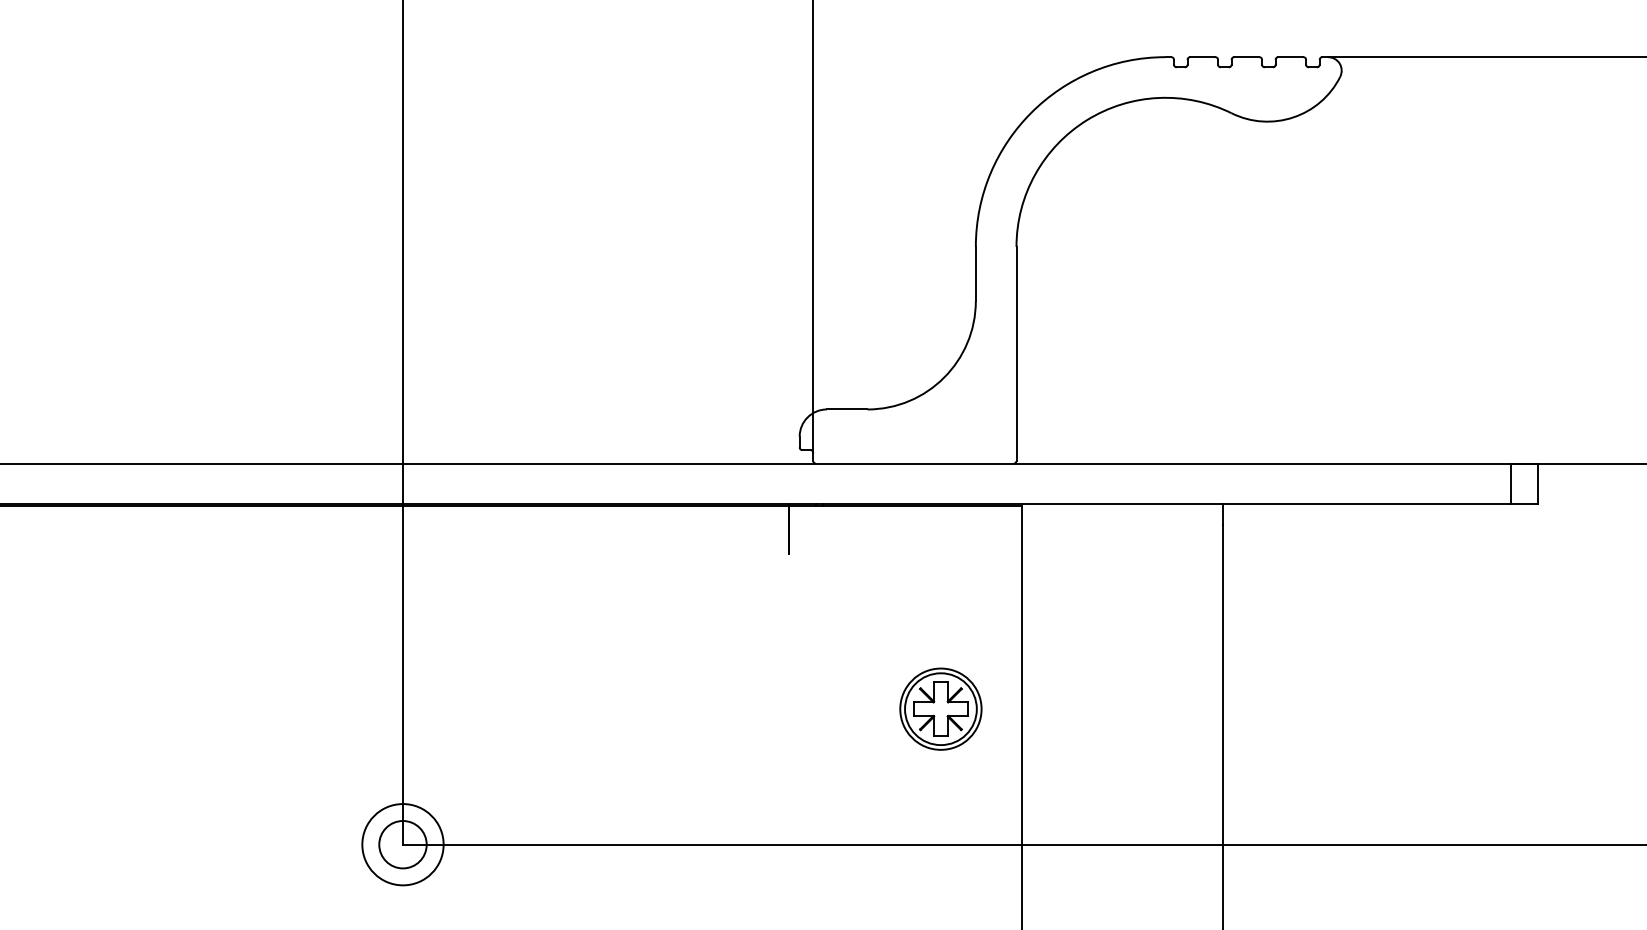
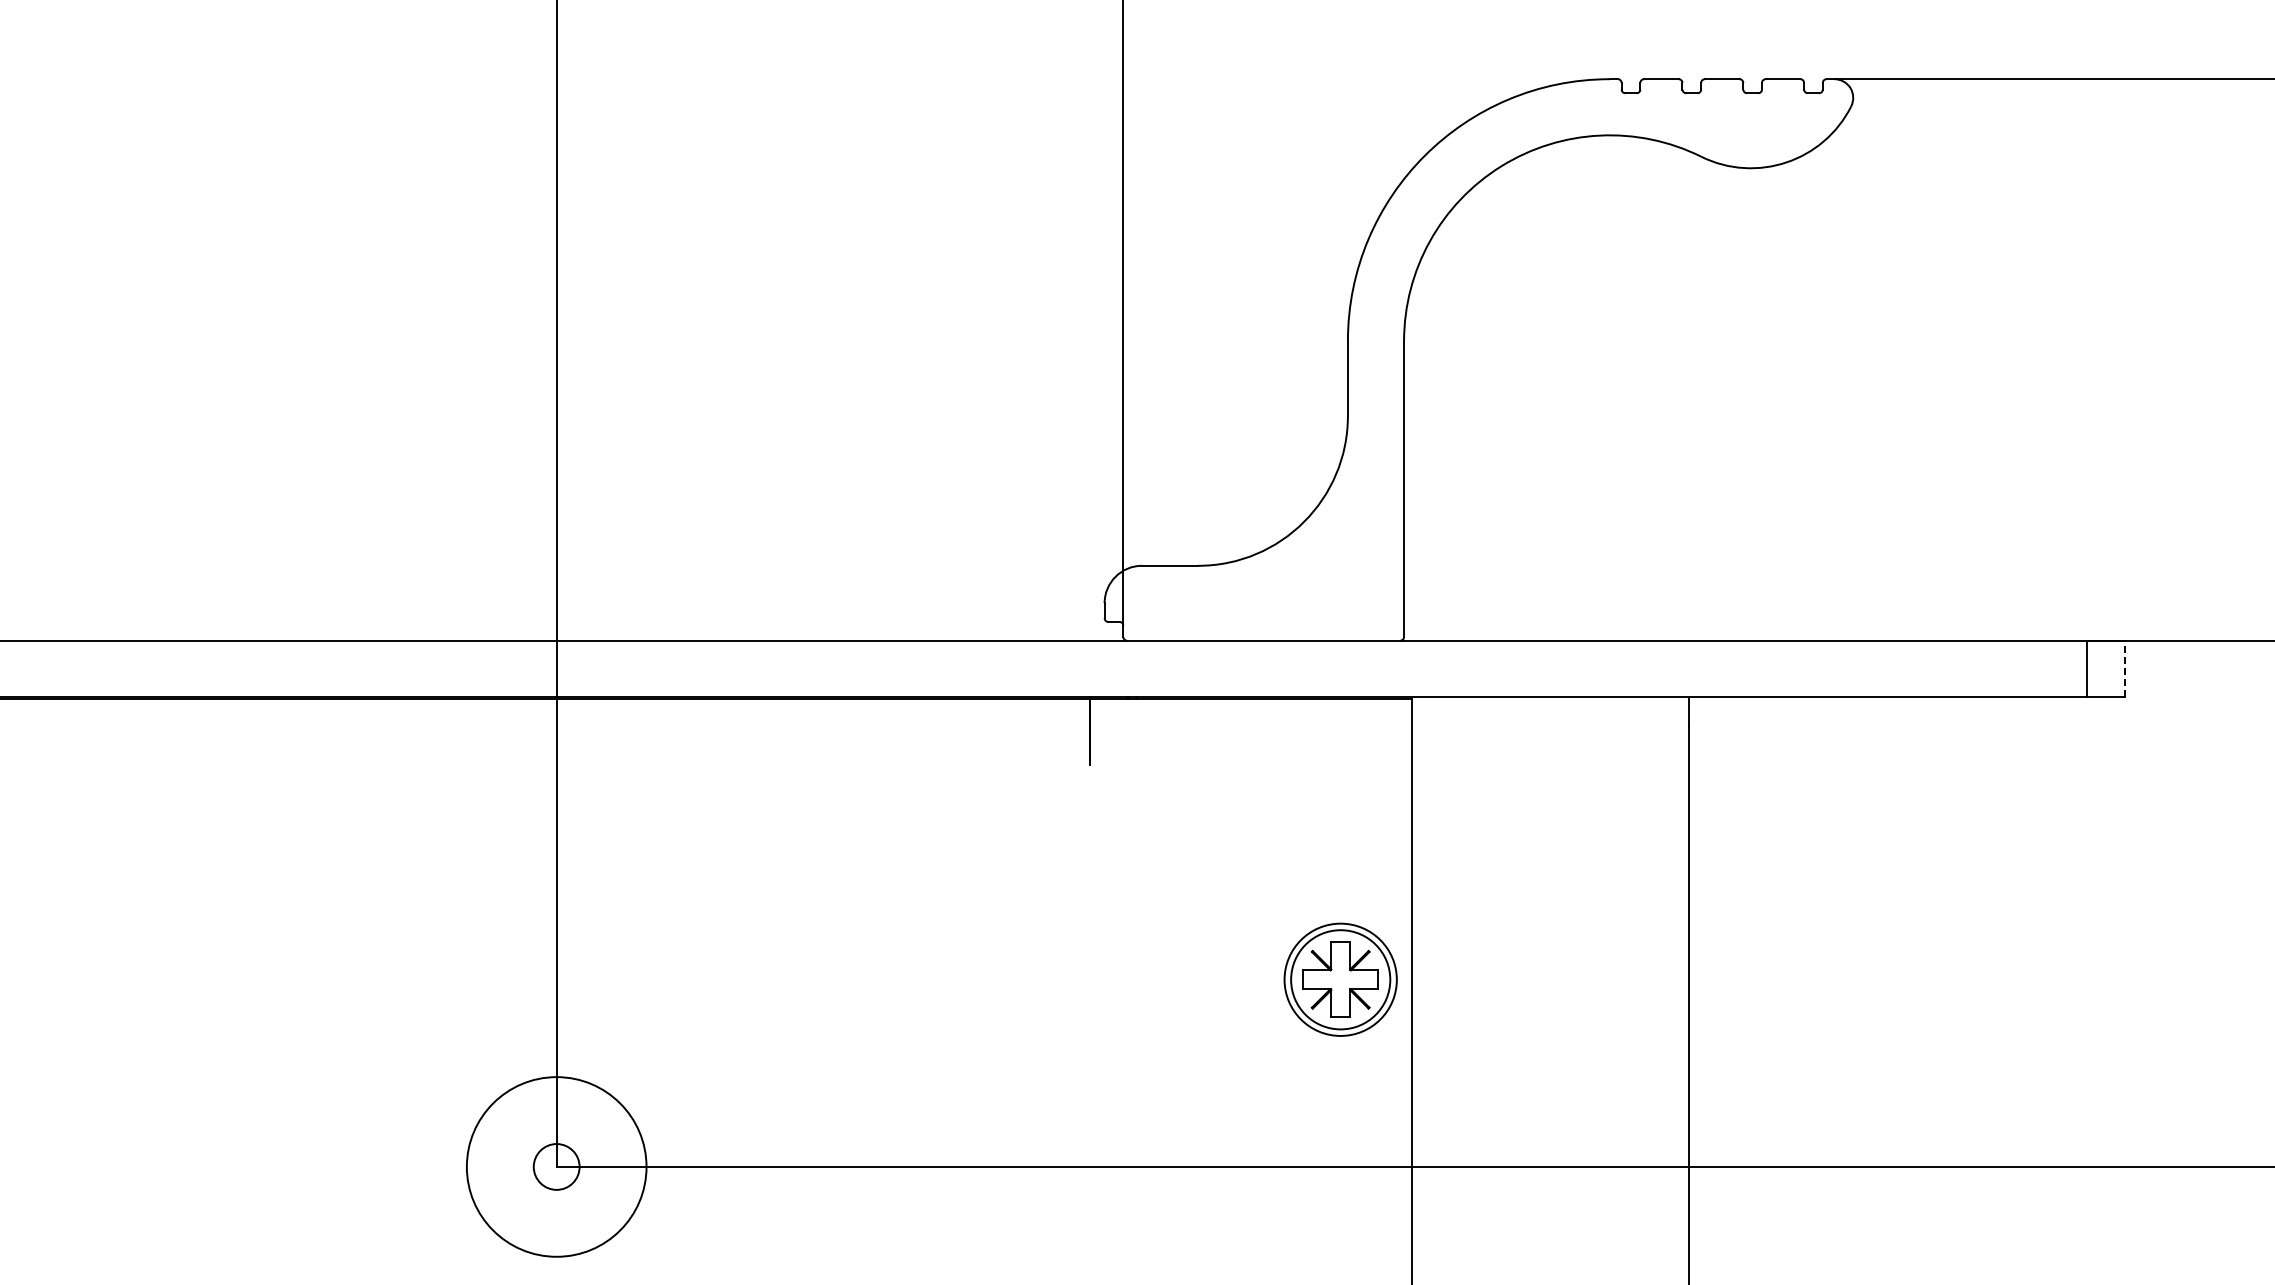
line: (1538, 483) -> (2124, 668), solid -> dashed
part: (940, 708) -> (1340, 979), moved
circle: (402, 844) -> (556, 1166), size x0.7
circle: (402, 844) -> (556, 1166), size x1.6

